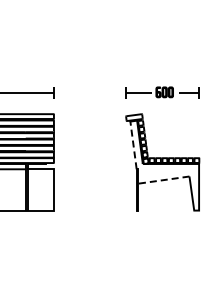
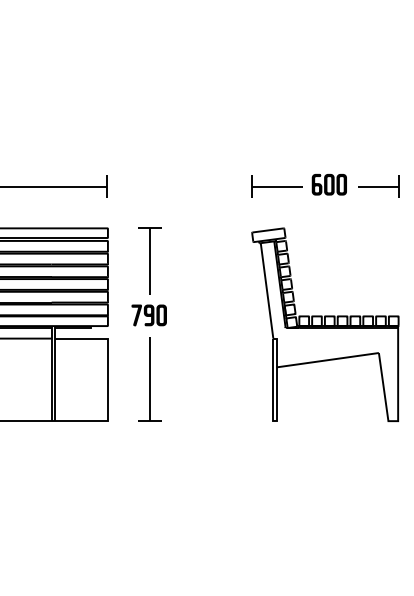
line: (133, 144) -> (266, 289), dashed -> solid
part: (74, 162) -> (149, 324), added
line: (163, 180) -> (326, 360), dashed -> solid

